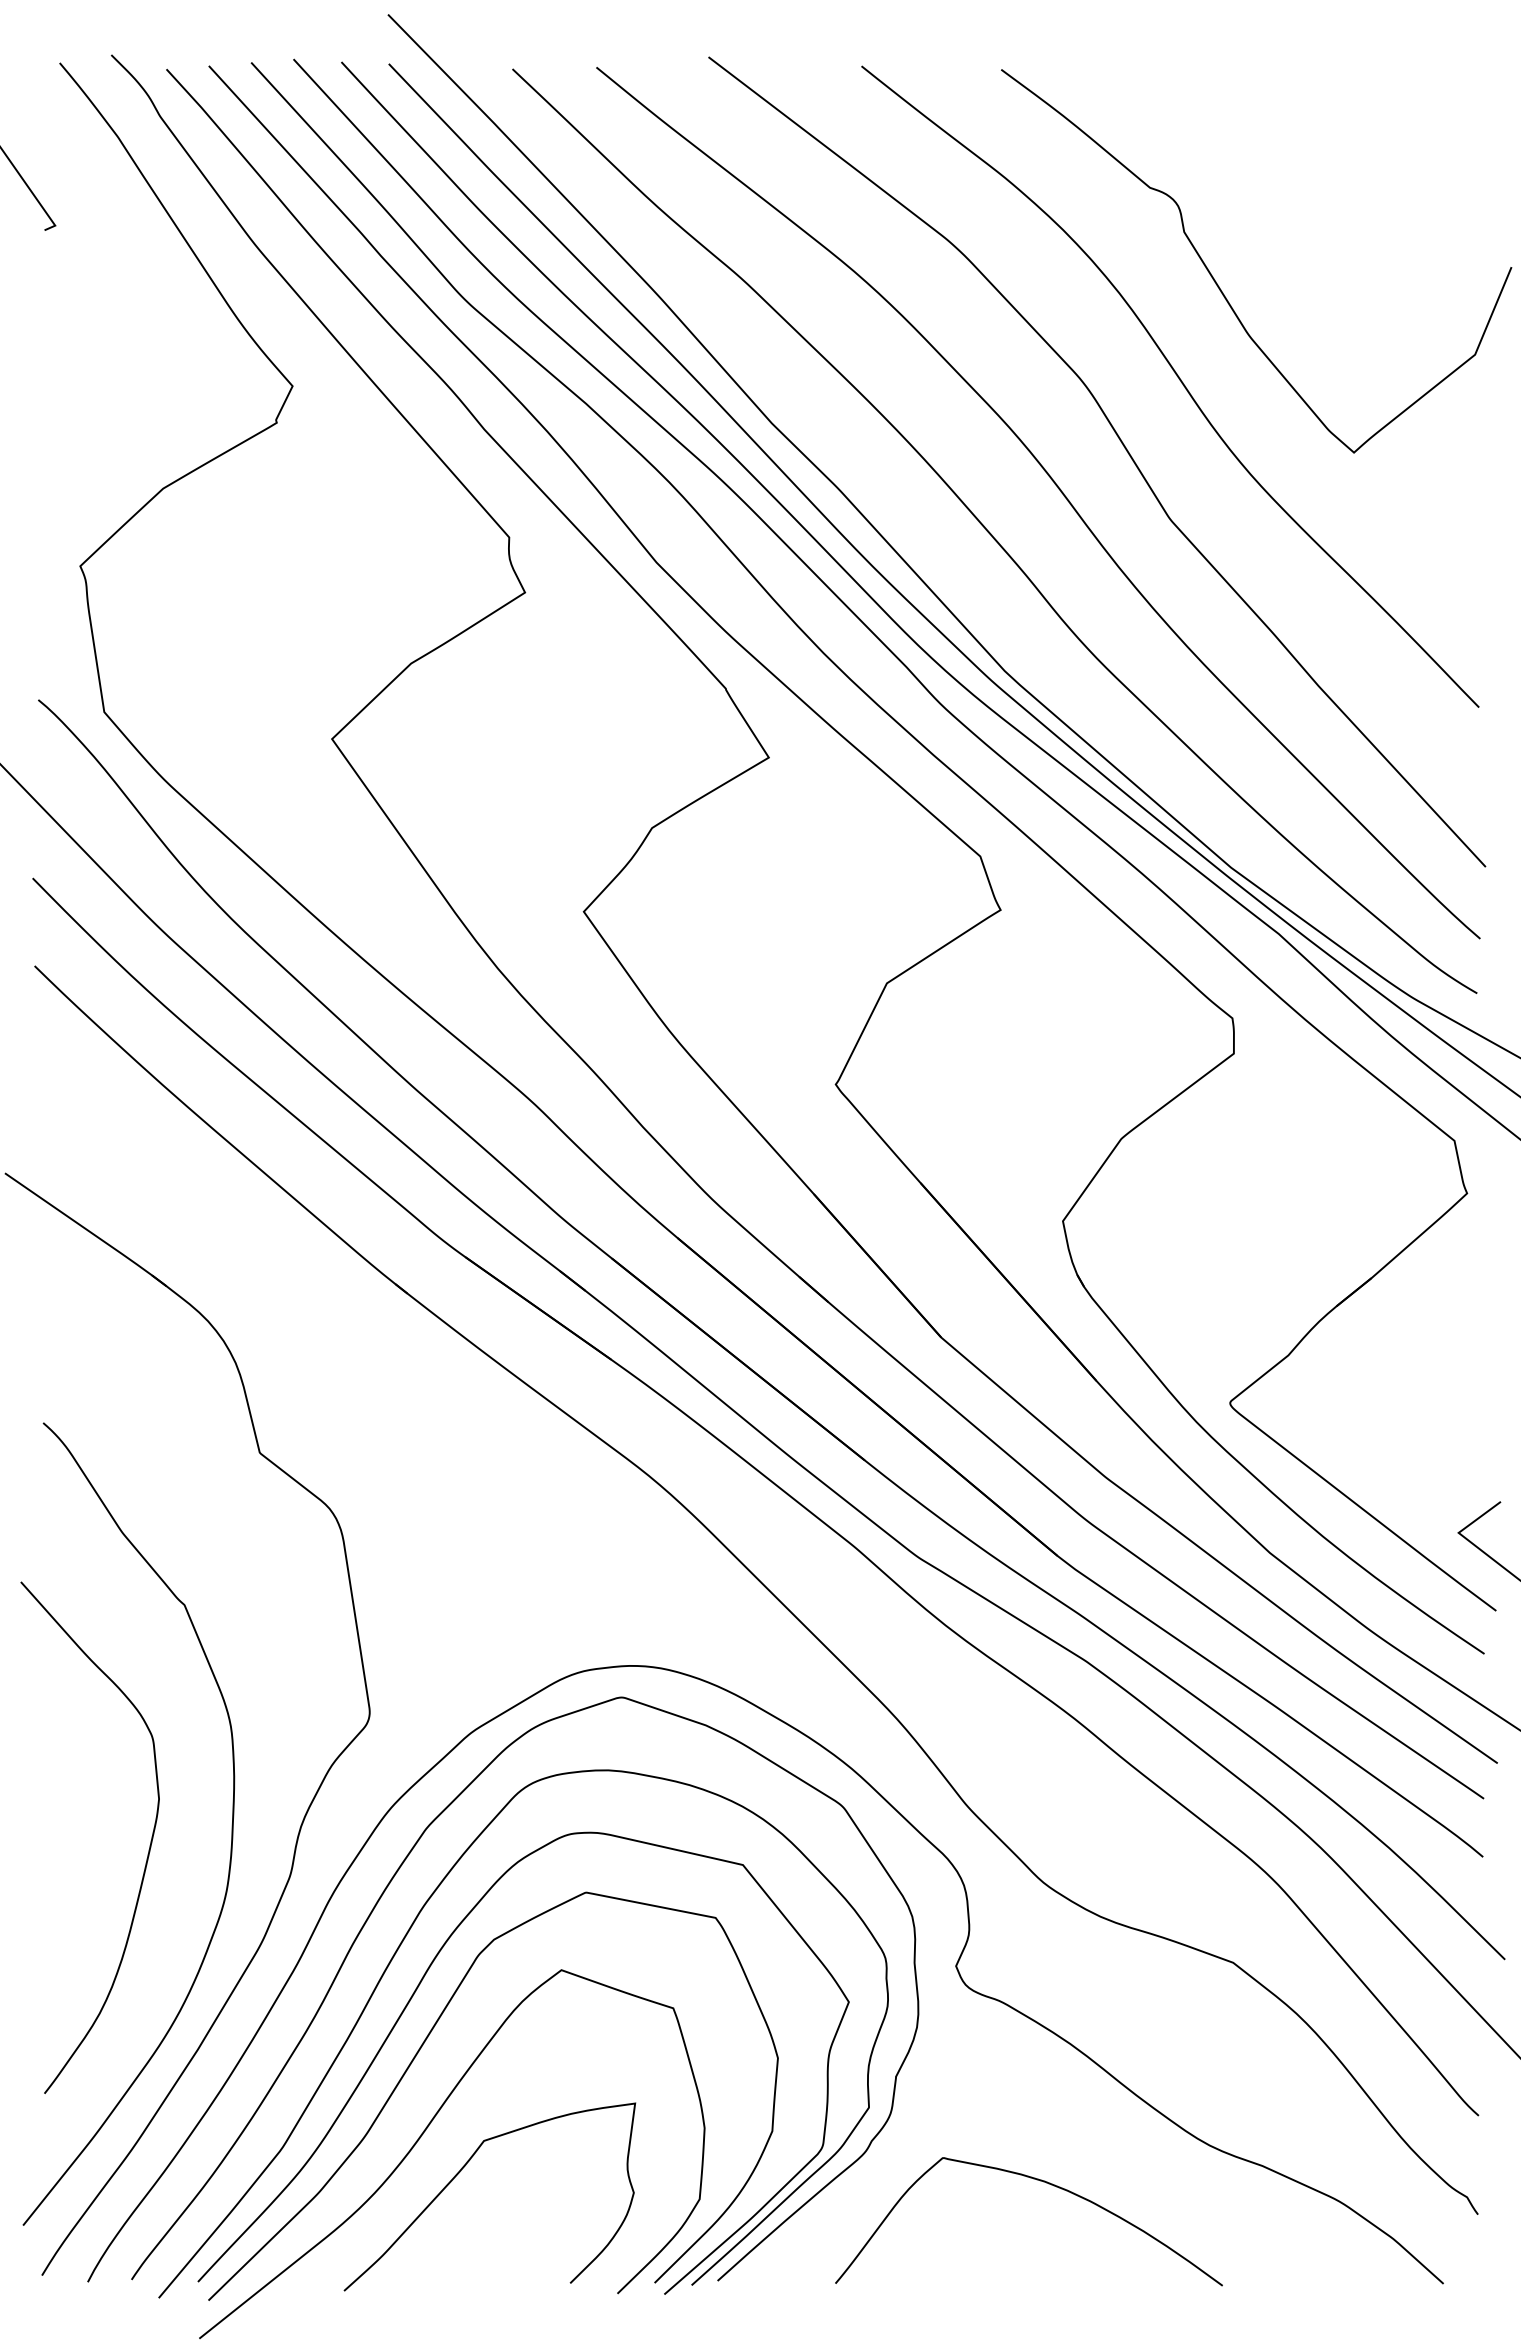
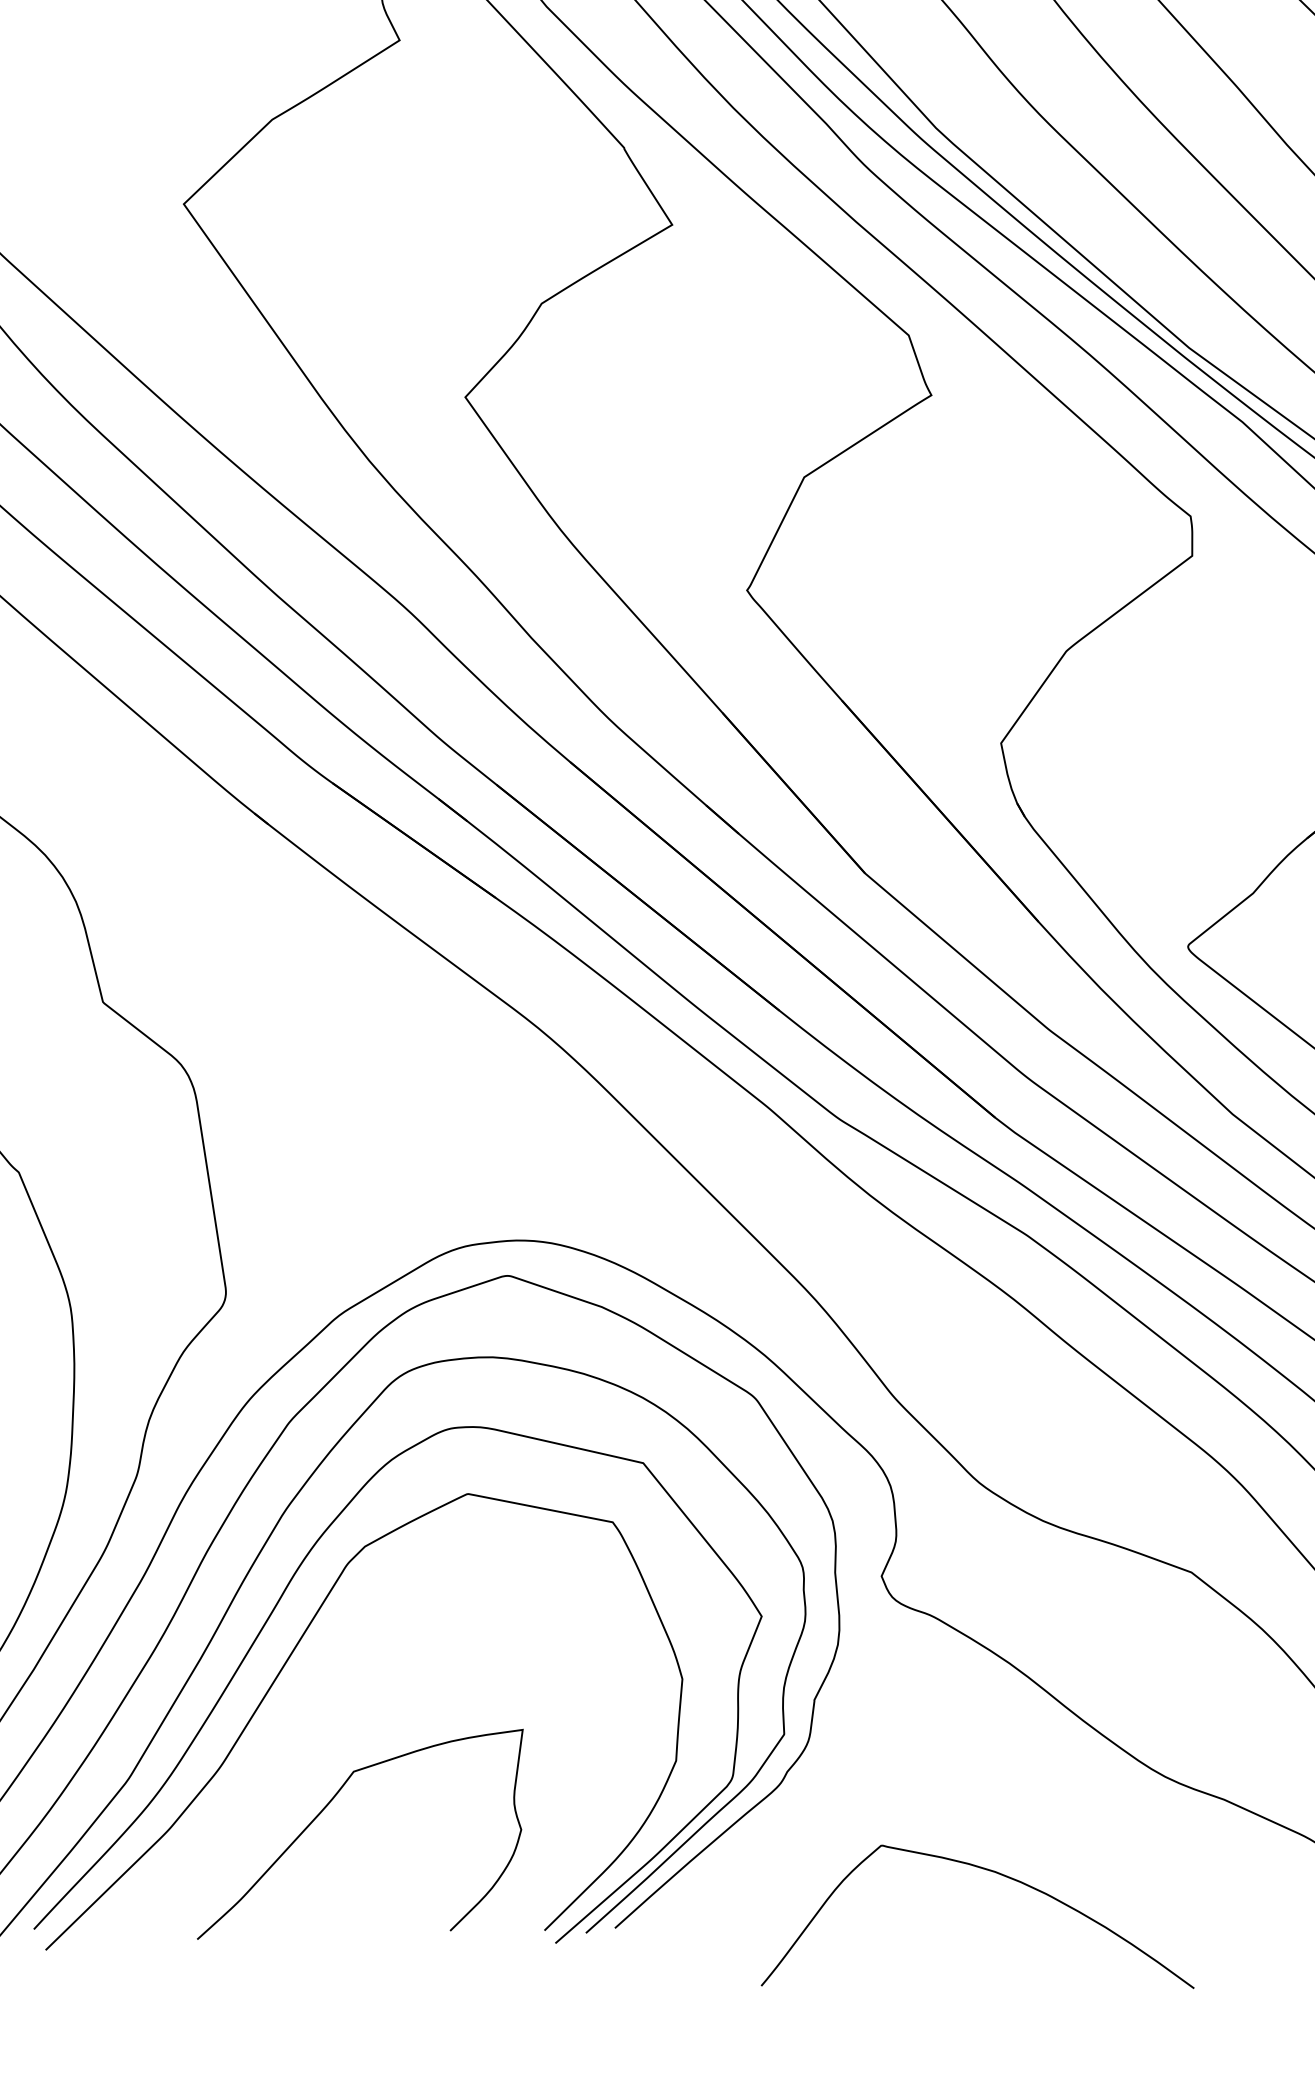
curve: (423, 2134) -> (286, 1764), removed
curve: (1040, 2181) -> (990, 1871), moved

